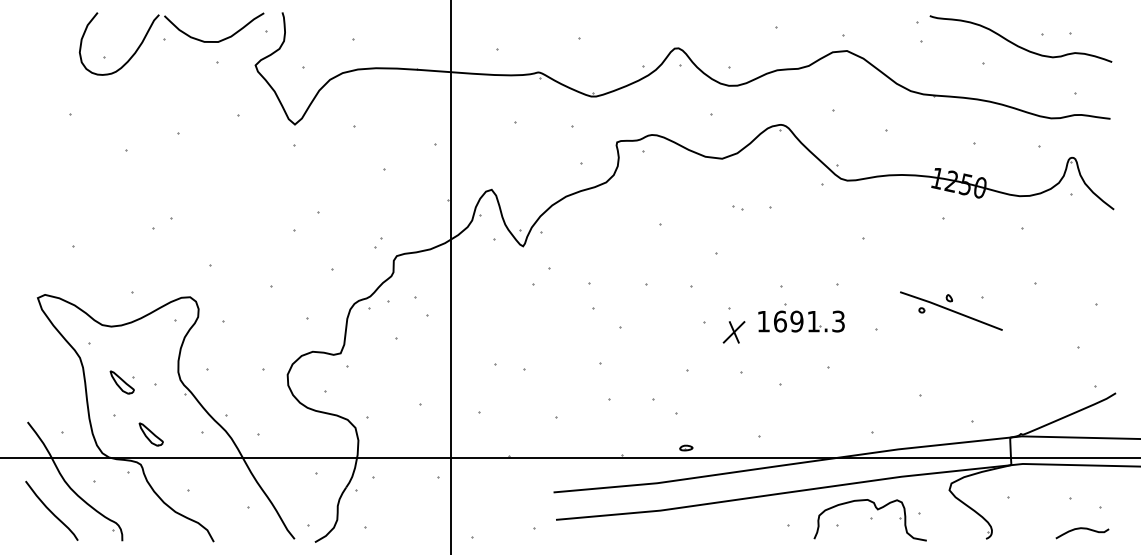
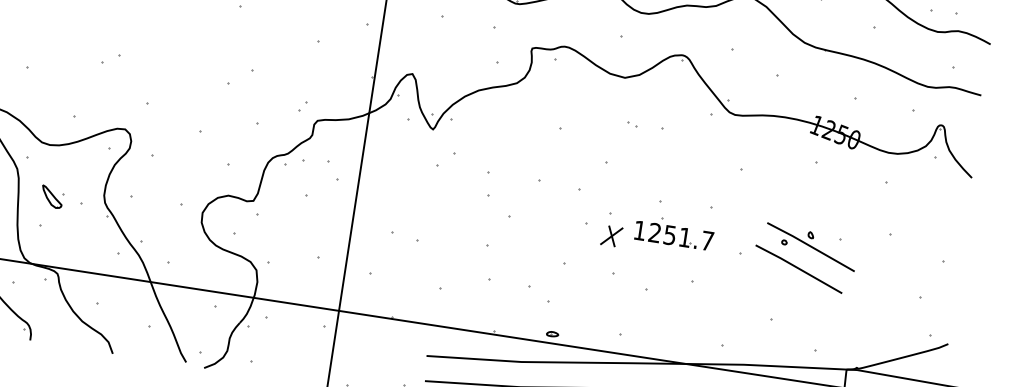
text: (809, 321) -> (681, 236), 1691.3 -> 1251.7
line: (941, 336) -> (798, 268), added
part: (150, 434) -> (70, 247), removed

